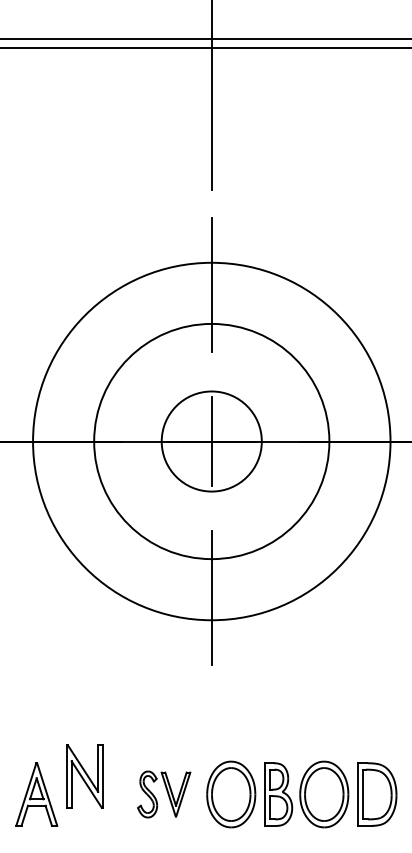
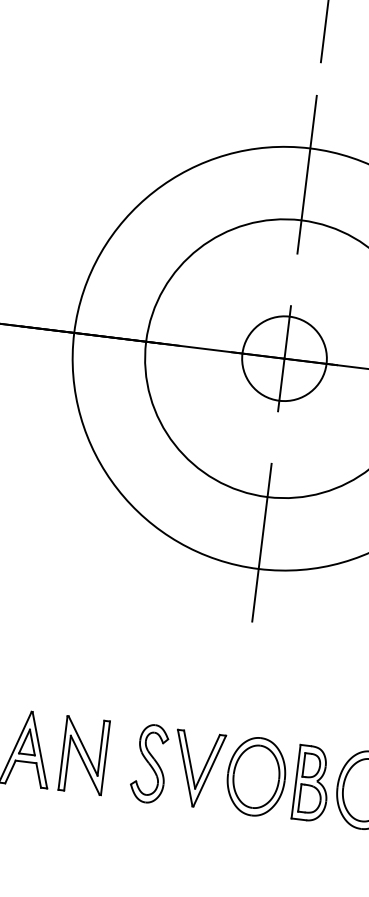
circle: (211, 441) -> (284, 358), size x0.71
part: (84, 776) -> (83, 755), moved
part: (163, 794) -> (176, 767), size x1.43

